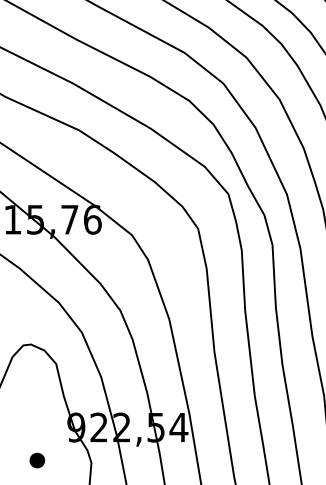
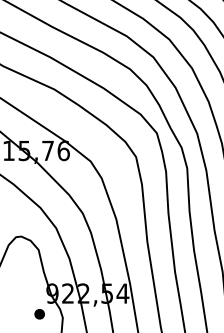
part: (37, 460) -> (39, 314), moved

